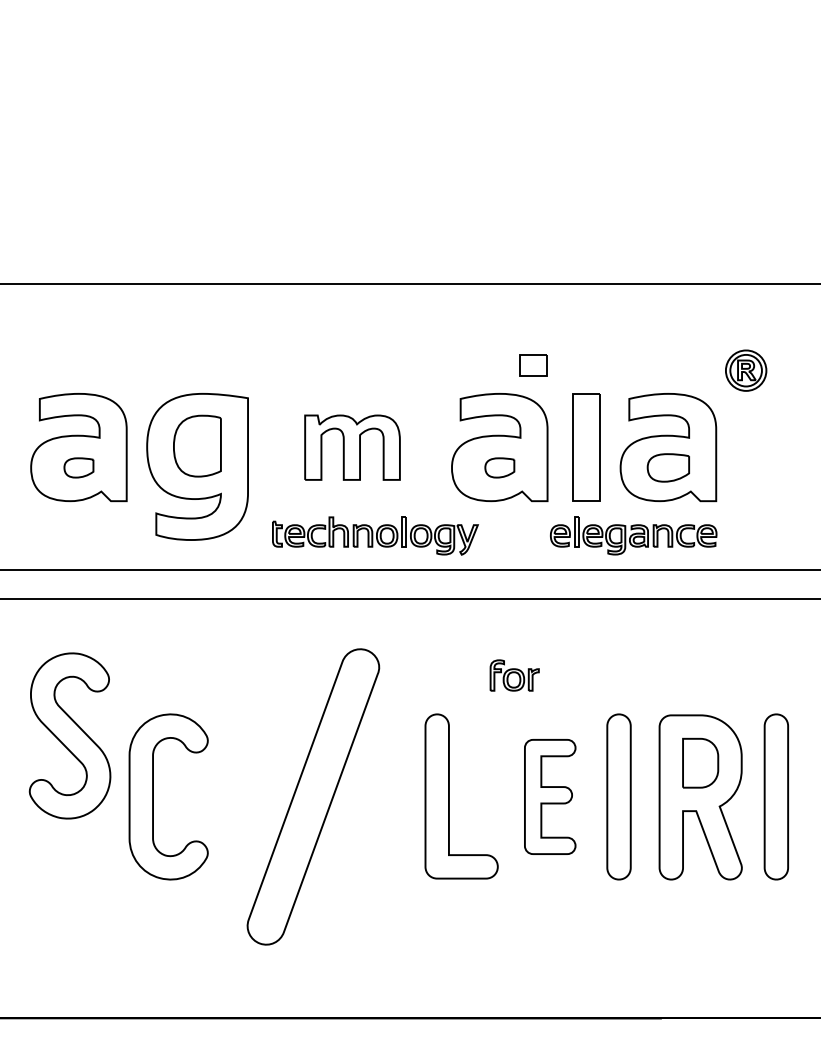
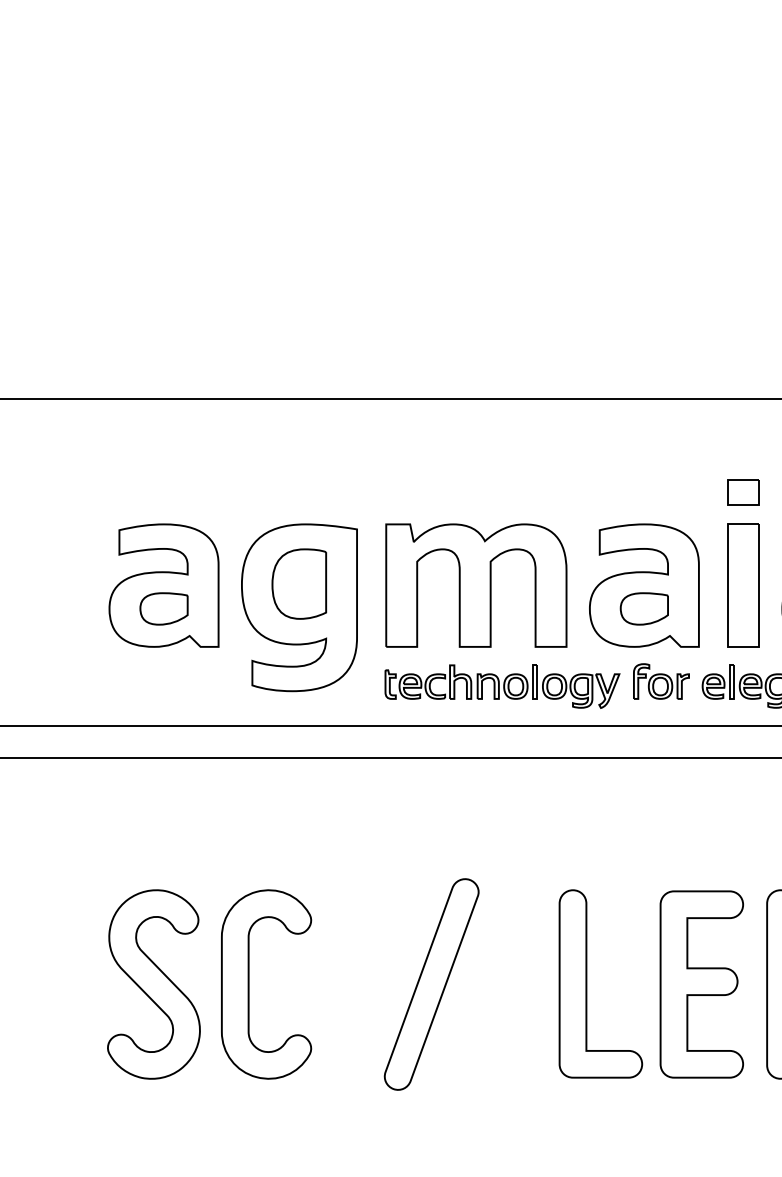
part: (533, 365) -> (743, 492), moved
part: (352, 447) -> (476, 585), size x1.67
part: (78, 467) -> (163, 608), size x1.43
part: (499, 467) -> (644, 608), size x1.43
part: (514, 675) -> (661, 681), moved
part: (69, 735) -> (153, 983), moved
part: (313, 796) -> (431, 983), size x0.62
part: (550, 796) -> (702, 983), size x1.43

